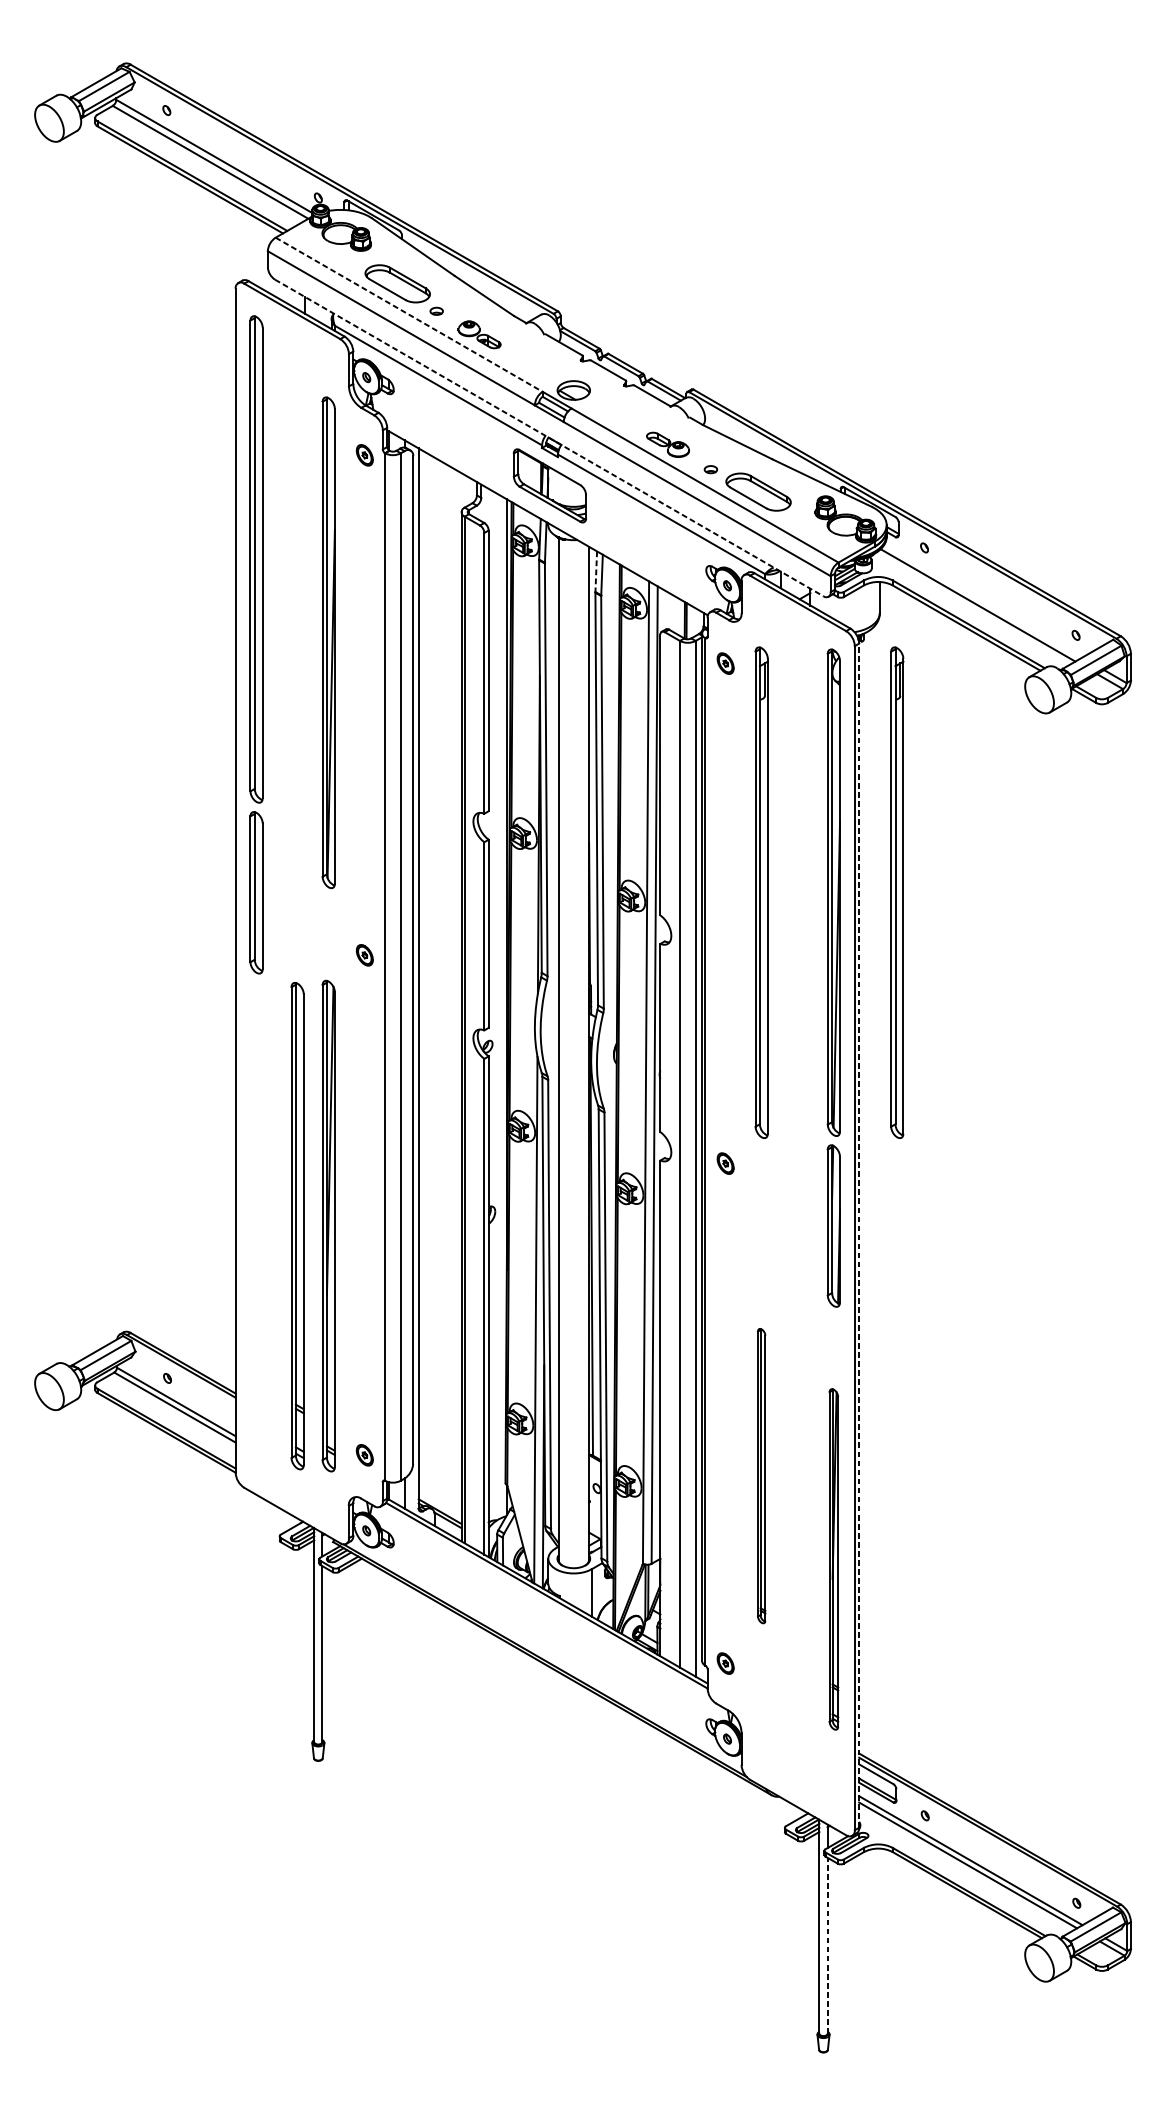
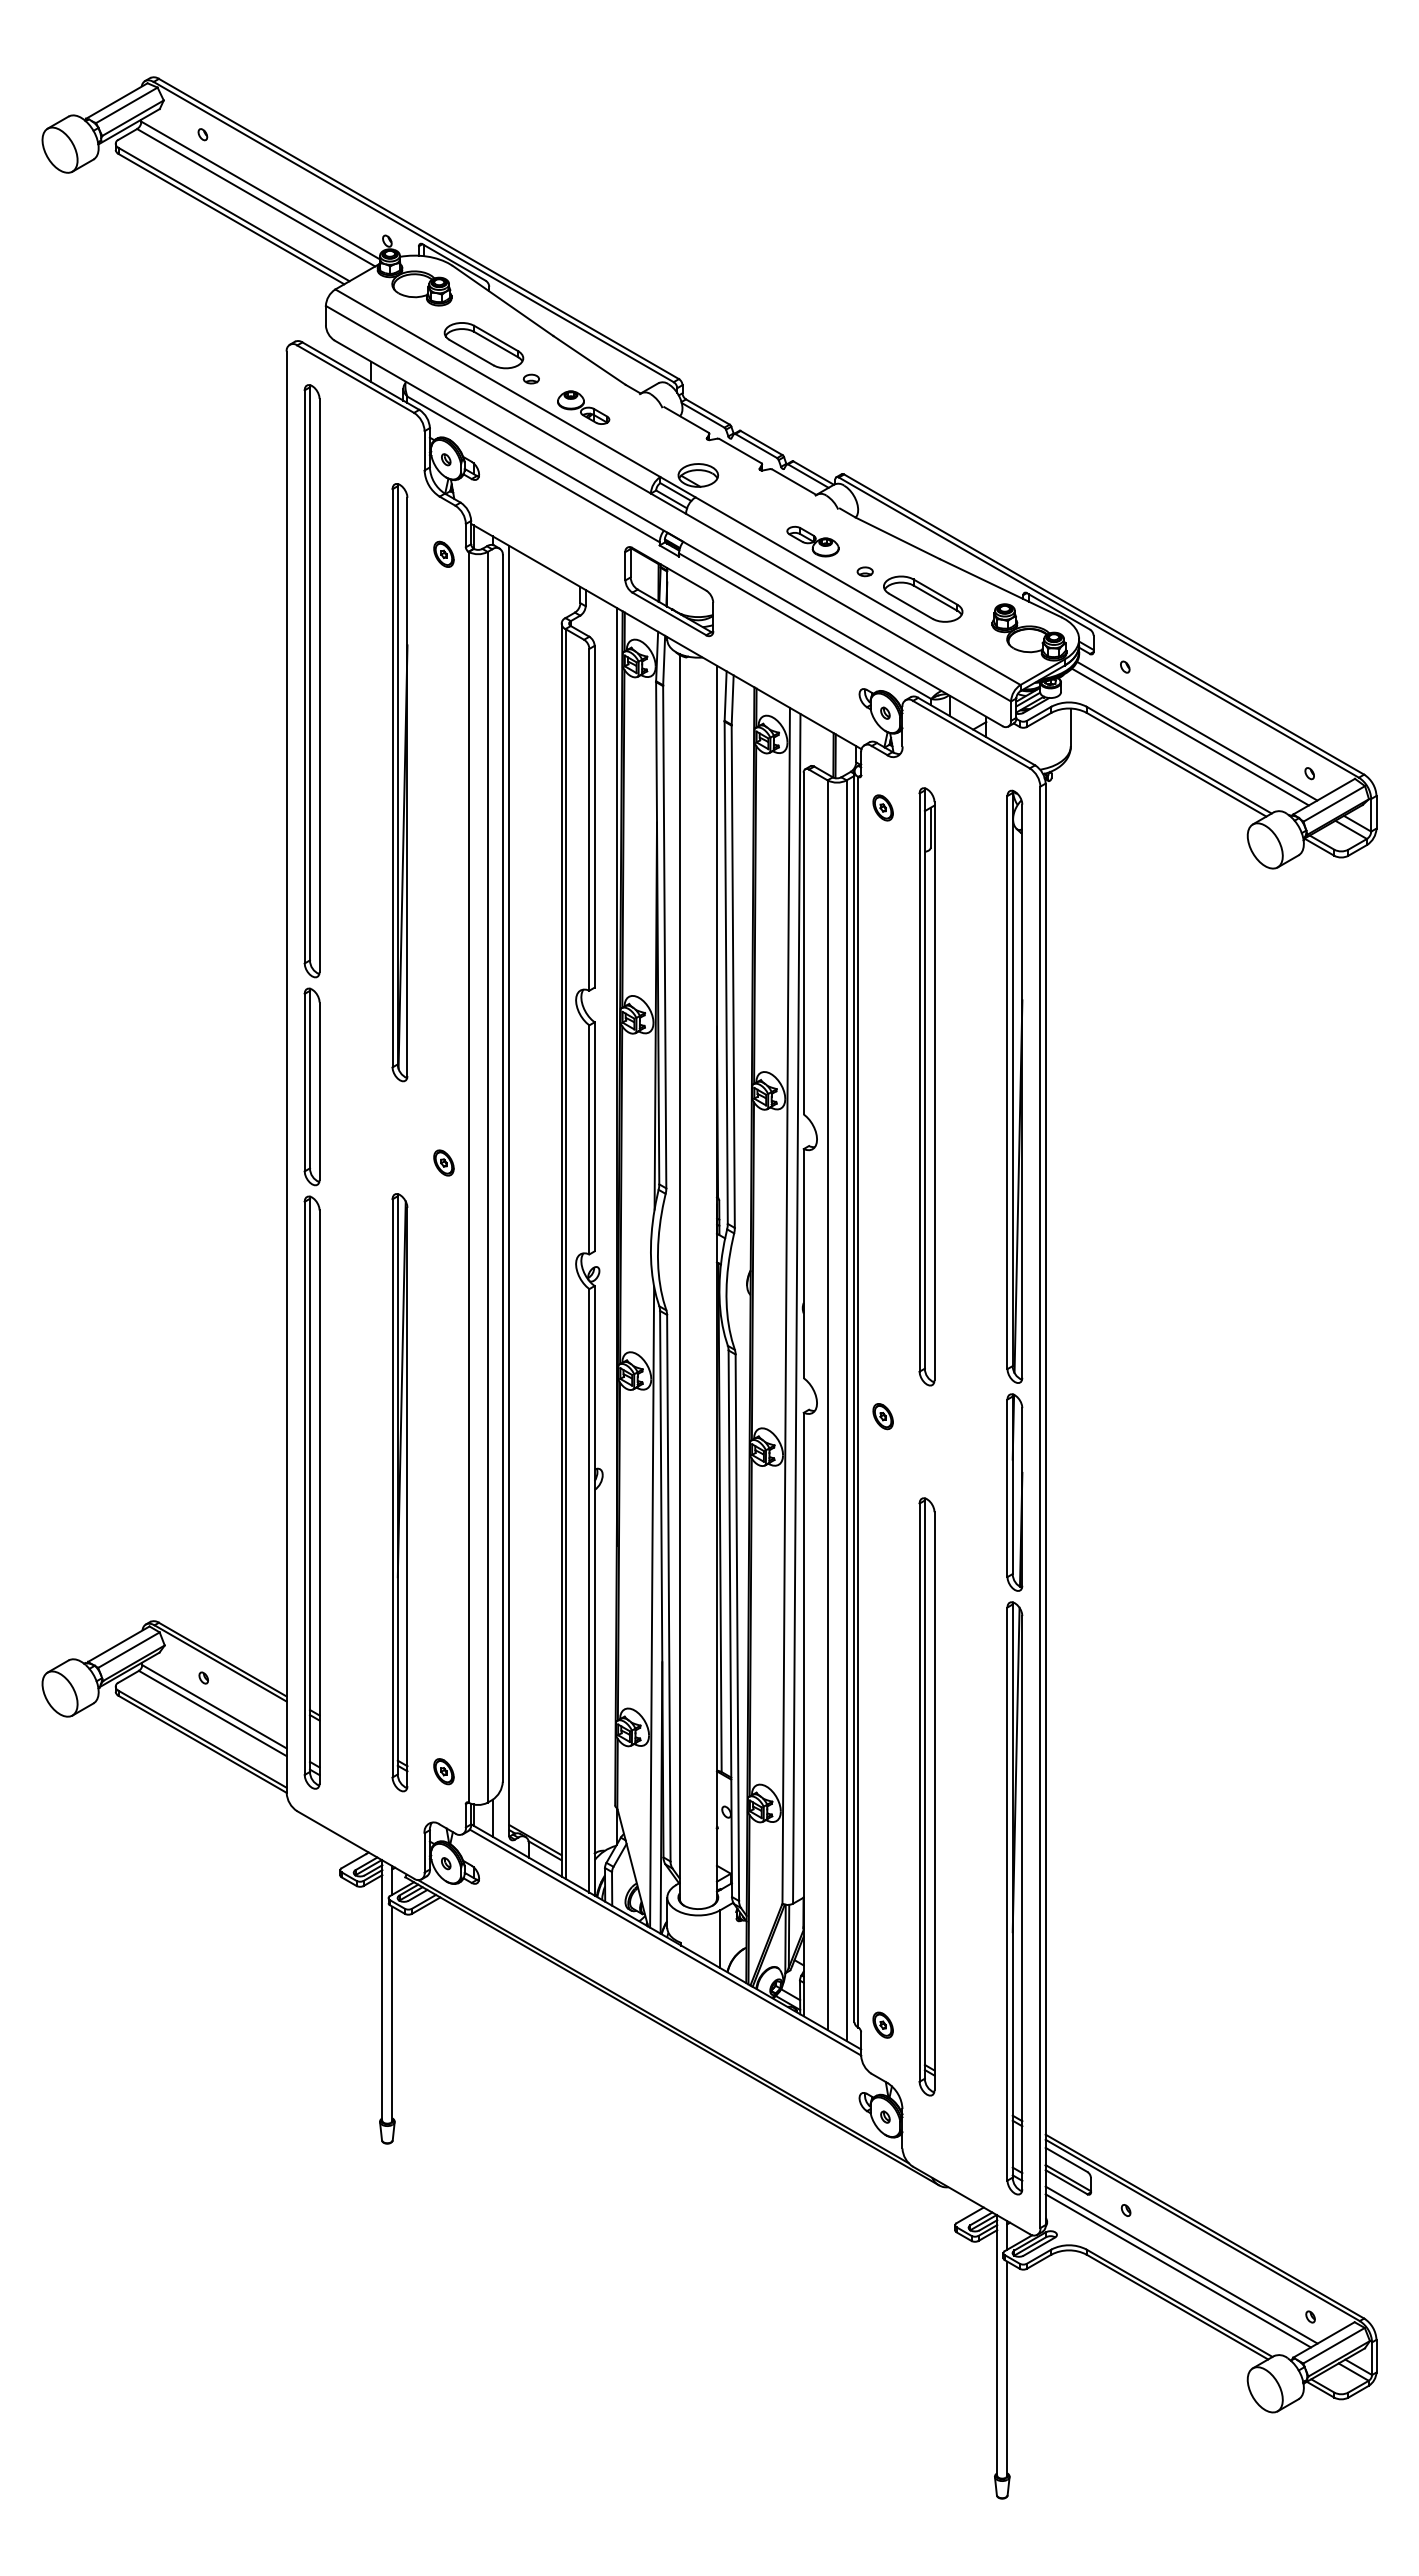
line: (408, 314) -> (497, 383), dashed -> solid
line: (549, 438) -> (668, 533), dashed -> solid
line: (596, 572) -> (725, 696), dashed -> solid
line: (983, 600) -> (1197, 730), added
part: (896, 892) -> (1091, 1086), removed
part: (297, 1225) -> (311, 1492), moved
line: (859, 1235) -> (1045, 1504), dashed -> solid
part: (761, 1475) -> (926, 1796), size x1.67
part: (833, 1559) -> (1014, 1898), size x1.43
line: (827, 1945) -> (1007, 2368), dashed -> solid

